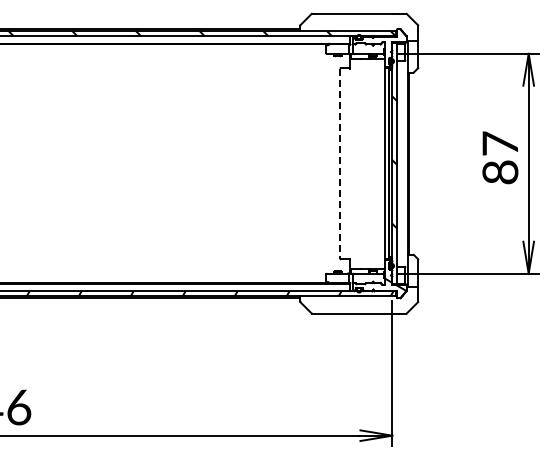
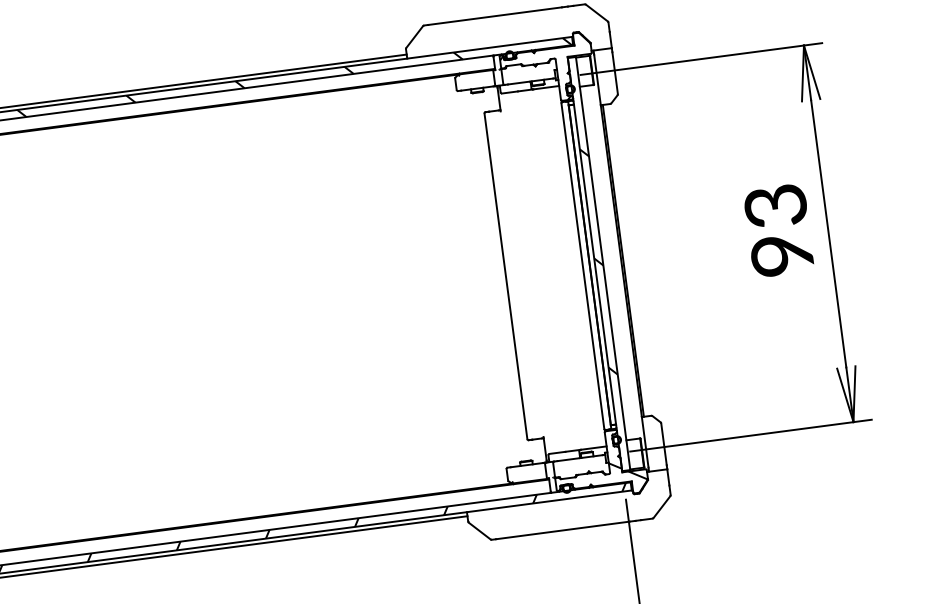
text: (500, 157) -> (779, 229), 87 -> 93
line: (340, 163) -> (506, 275), dashed -> solid

